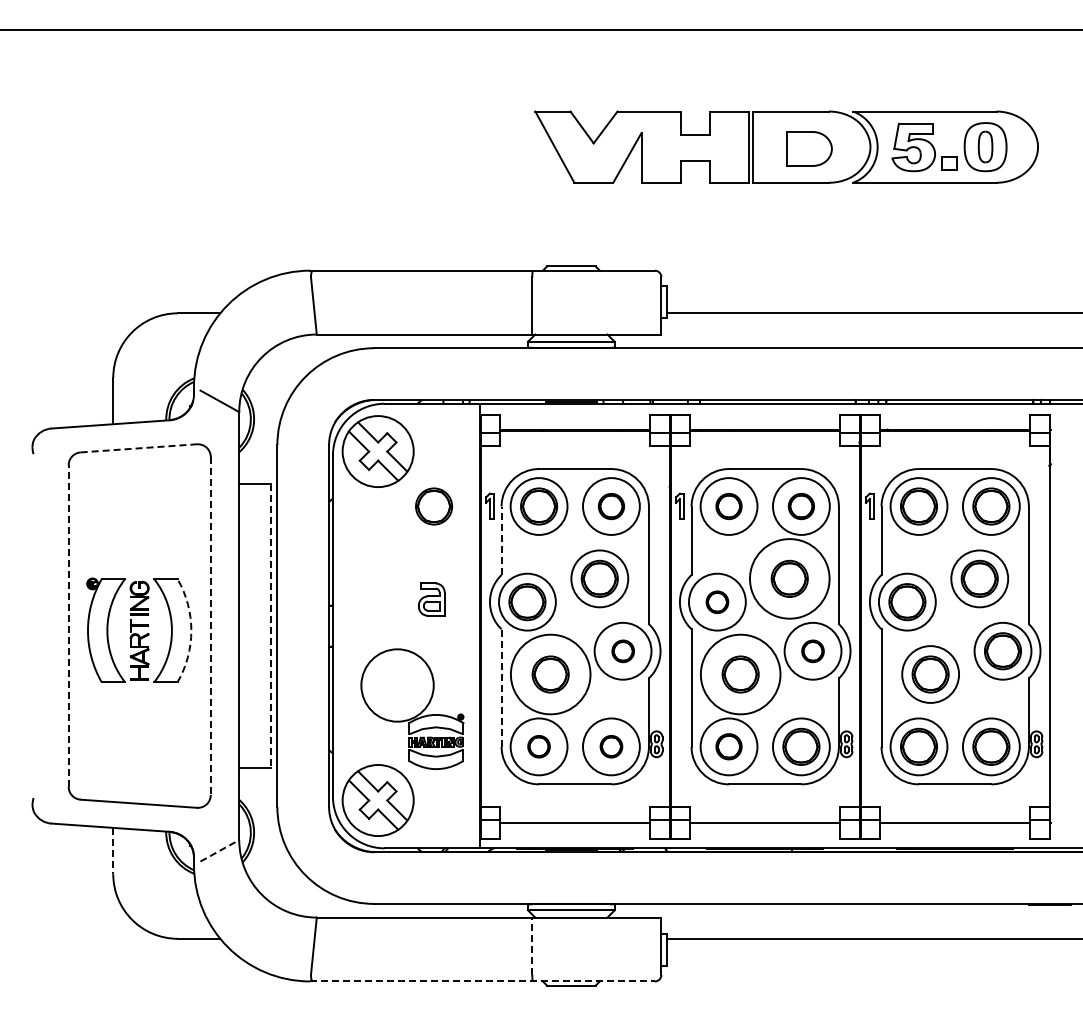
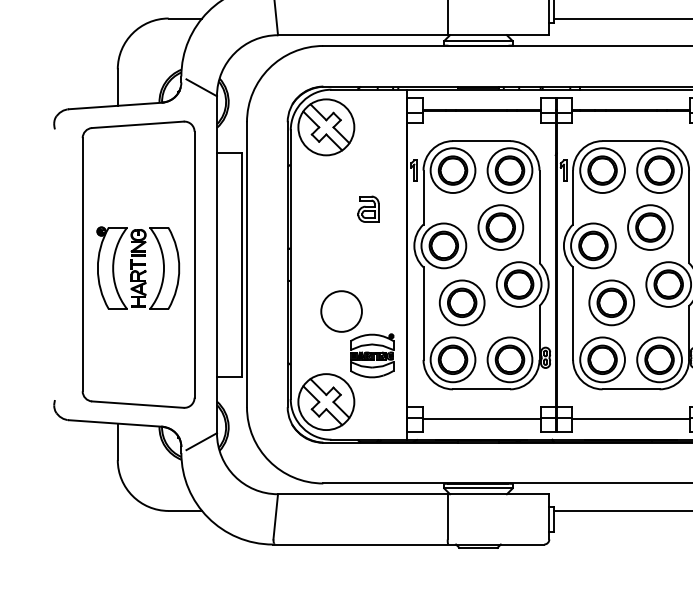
line: (139, 448) -> (138, 124), dashed -> solid
part: (433, 506) -> (369, 170), removed
part: (611, 506) -> (510, 170), size x1.43
part: (728, 506) -> (602, 170), size x1.43
part: (801, 506) -> (659, 170), size x1.43
line: (501, 540) -> (423, 197), dashed -> solid
circle: (789, 578) -> (650, 227), size x0.71
part: (431, 599) -> (368, 209), moved
part: (717, 602) -> (593, 246), size x1.67
line: (68, 626) -> (82, 265), dashed -> solid
line: (210, 626) -> (194, 265), dashed -> solid
line: (271, 626) -> (242, 265), dashed -> solid
arc: (191, 630) -> (179, 268), dashed -> solid
part: (623, 651) -> (519, 284), size x1.67
part: (812, 651) -> (668, 284), size x1.67
circle: (550, 674) -> (462, 302), size x0.71
circle: (740, 674) -> (611, 302), size x0.71
circle: (397, 685) -> (341, 311), size x0.71
line: (501, 688) -> (423, 313), dashed -> solid
part: (538, 746) -> (452, 359), size x1.67
part: (611, 746) -> (510, 359), size x1.67
part: (728, 746) -> (602, 359), size x1.43
line: (220, 850) -> (202, 441), dashed -> solid
line: (113, 851) -> (117, 442), dashed -> solid
line: (532, 946) -> (447, 517), dashed -> solid
line: (483, 981) -> (409, 544), dashed -> solid

